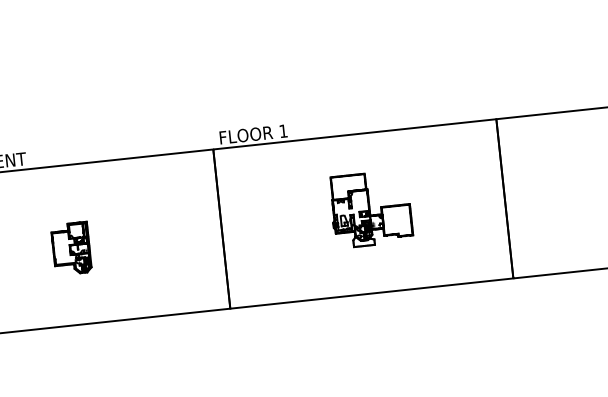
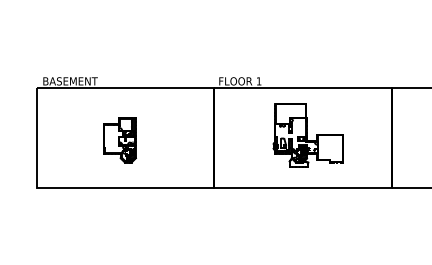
part: (369, 209) -> (307, 135), size x1.43
part: (70, 249) -> (119, 140), size x1.43

